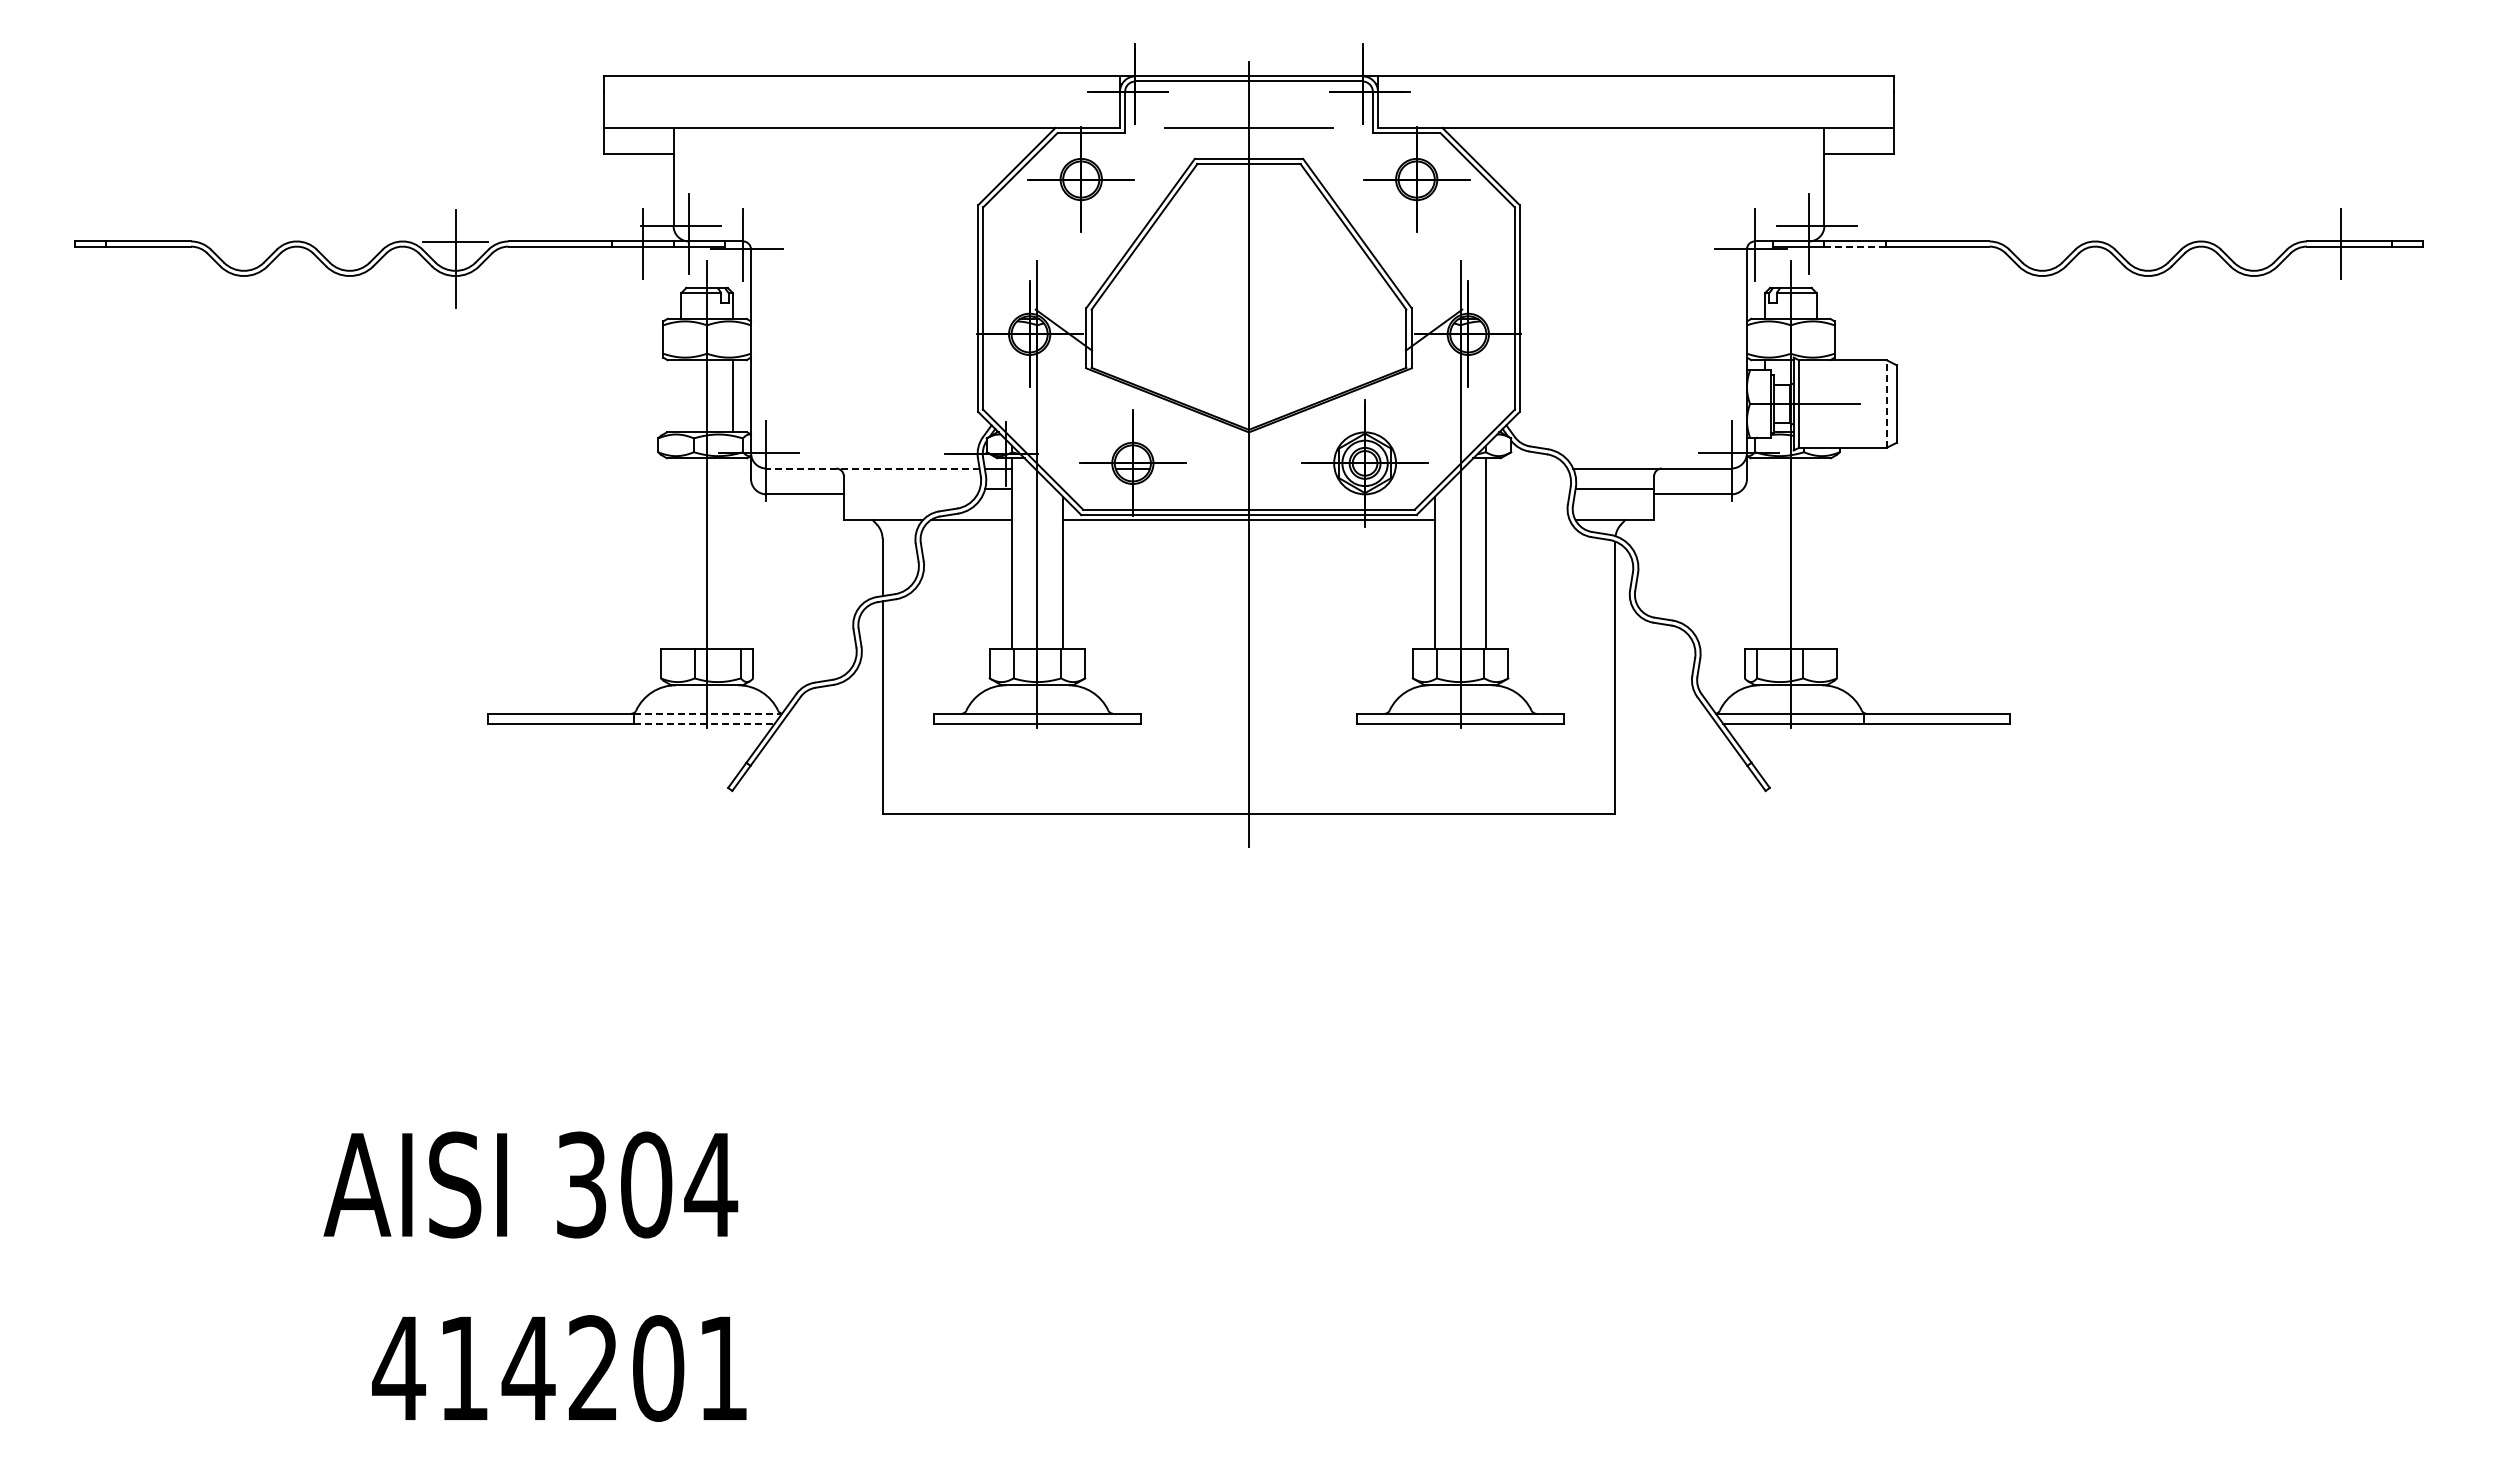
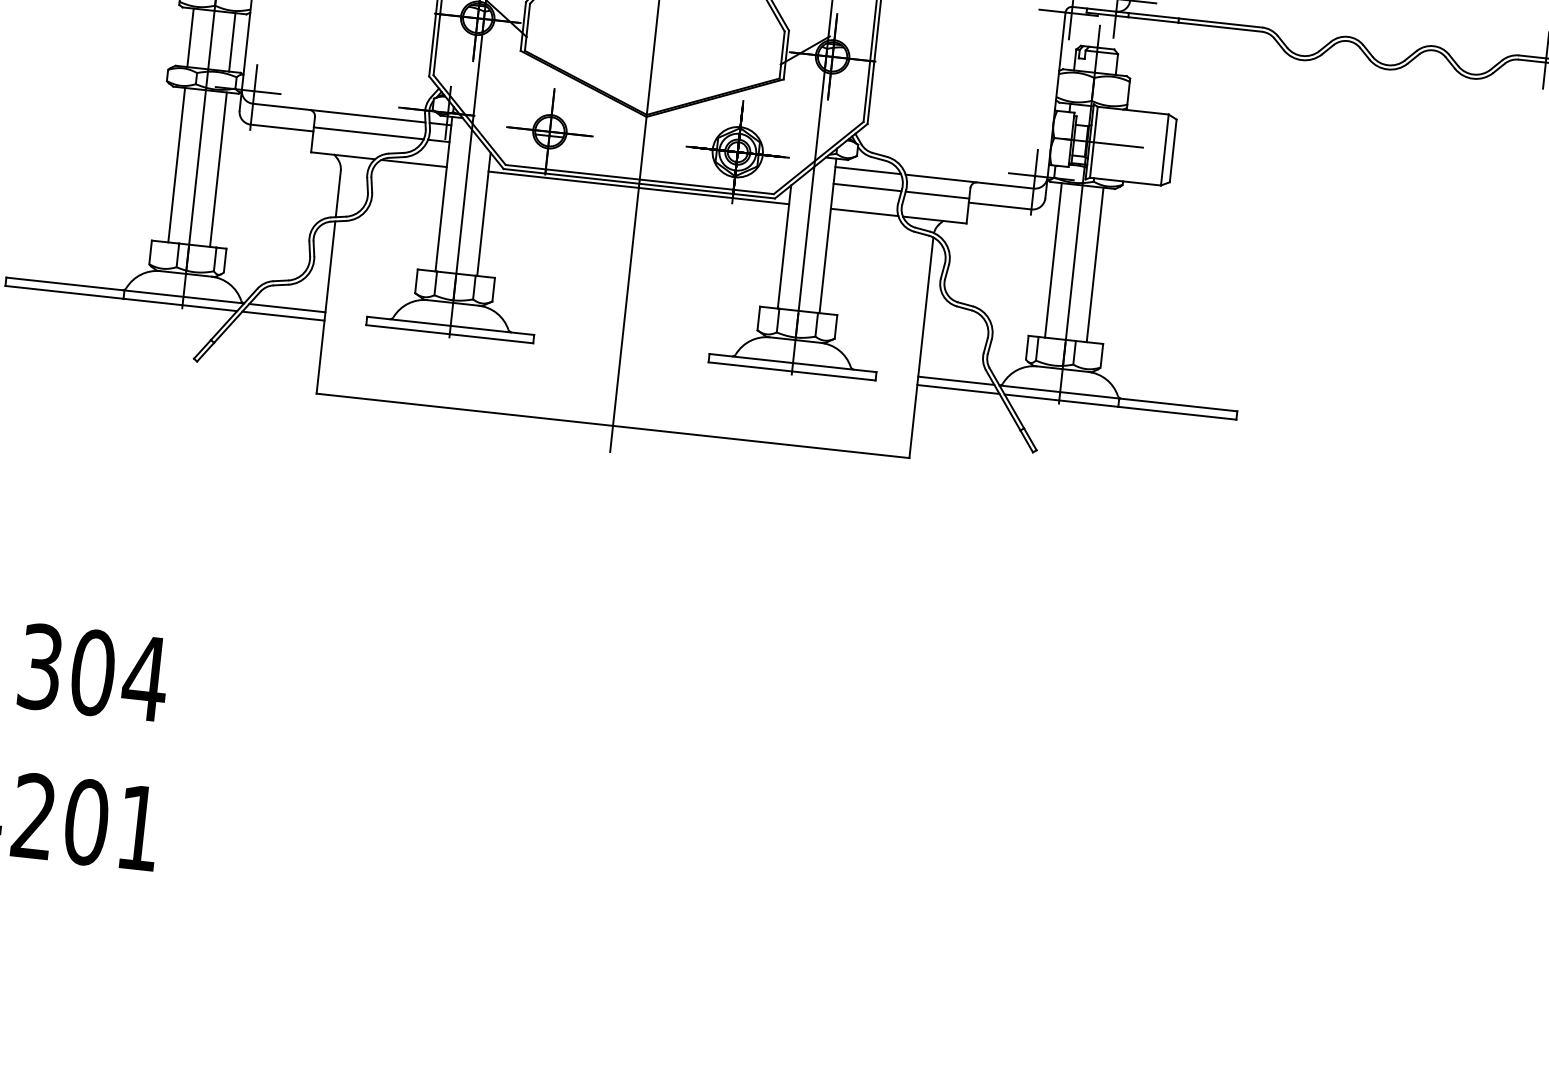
line: (1855, 246) -> (1153, 19), dashed -> solid
line: (681, 396) -> (190, 38), added
line: (1886, 404) -> (1164, 150), dashed -> solid
line: (873, 468) -> (339, 113), dashed -> solid
line: (1526, 468) -> (867, 170), added
line: (911, 489) -> (368, 133), added
line: (1528, 489) -> (867, 187), added
line: (1527, 520) -> (864, 212), added
line: (681, 553) -> (176, 165), added
line: (732, 553) -> (218, 169), added
line: (1765, 553) -> (1053, 260), added
line: (1816, 553) -> (1095, 264), added
line: (708, 713) -> (184, 296), dashed -> solid
line: (835, 713) -> (287, 307), added
line: (1662, 713) -> (956, 380), added
line: (704, 724) -> (180, 305), dashed -> solid
line: (831, 724) -> (283, 316), added
line: (1665, 724) -> (957, 389), added

